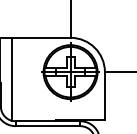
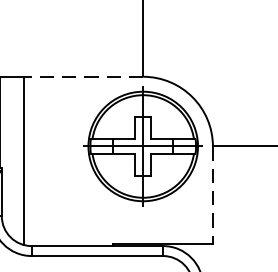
line: (40, 37) -> (82, 76), solid -> dashed
line: (104, 96) -> (212, 195), solid -> dashed

